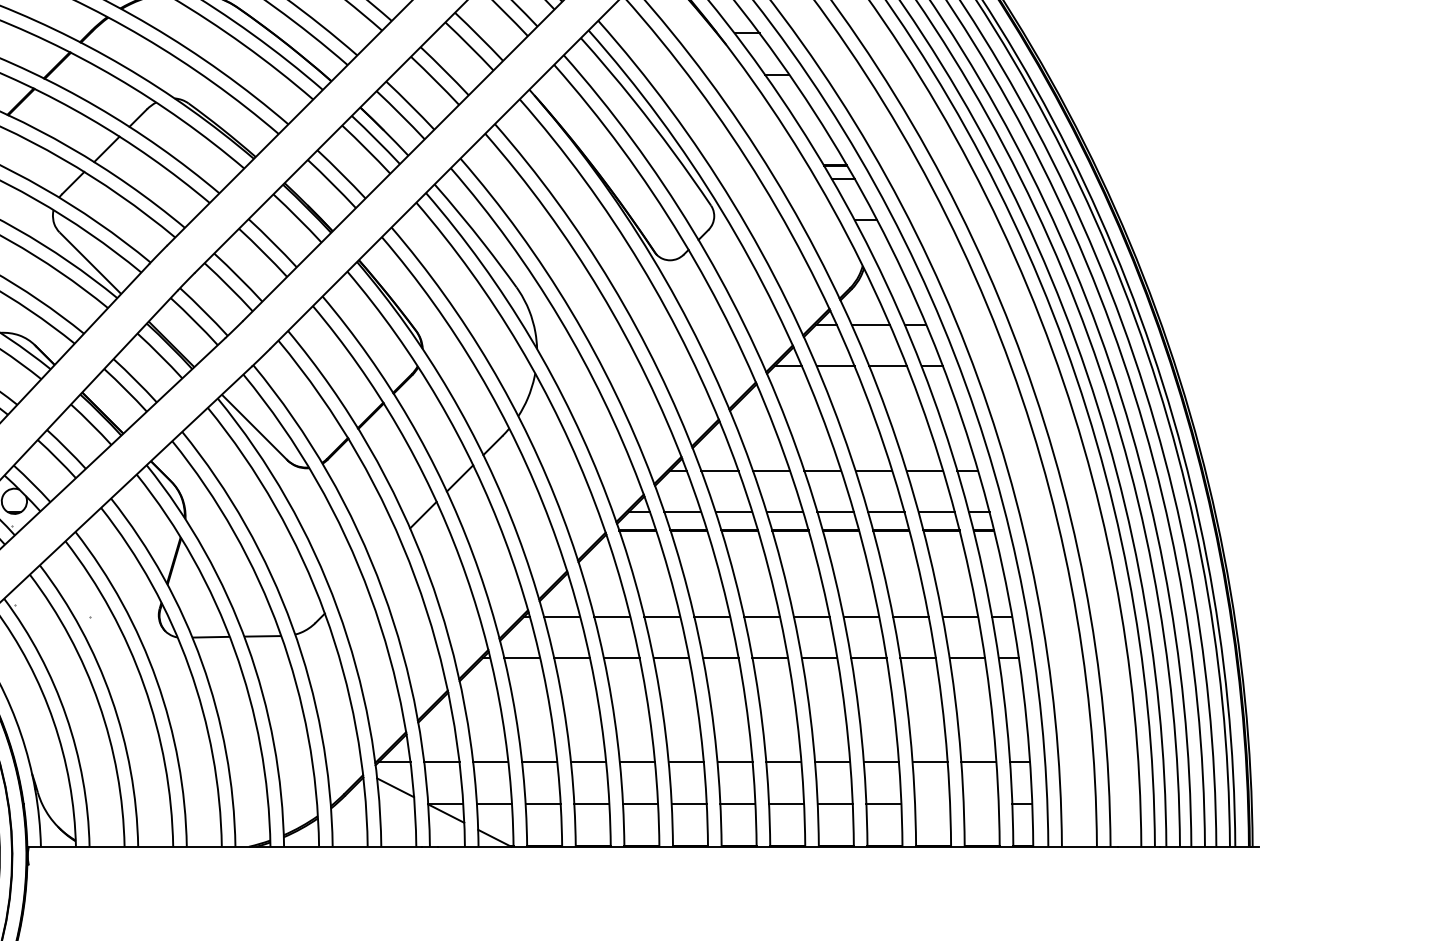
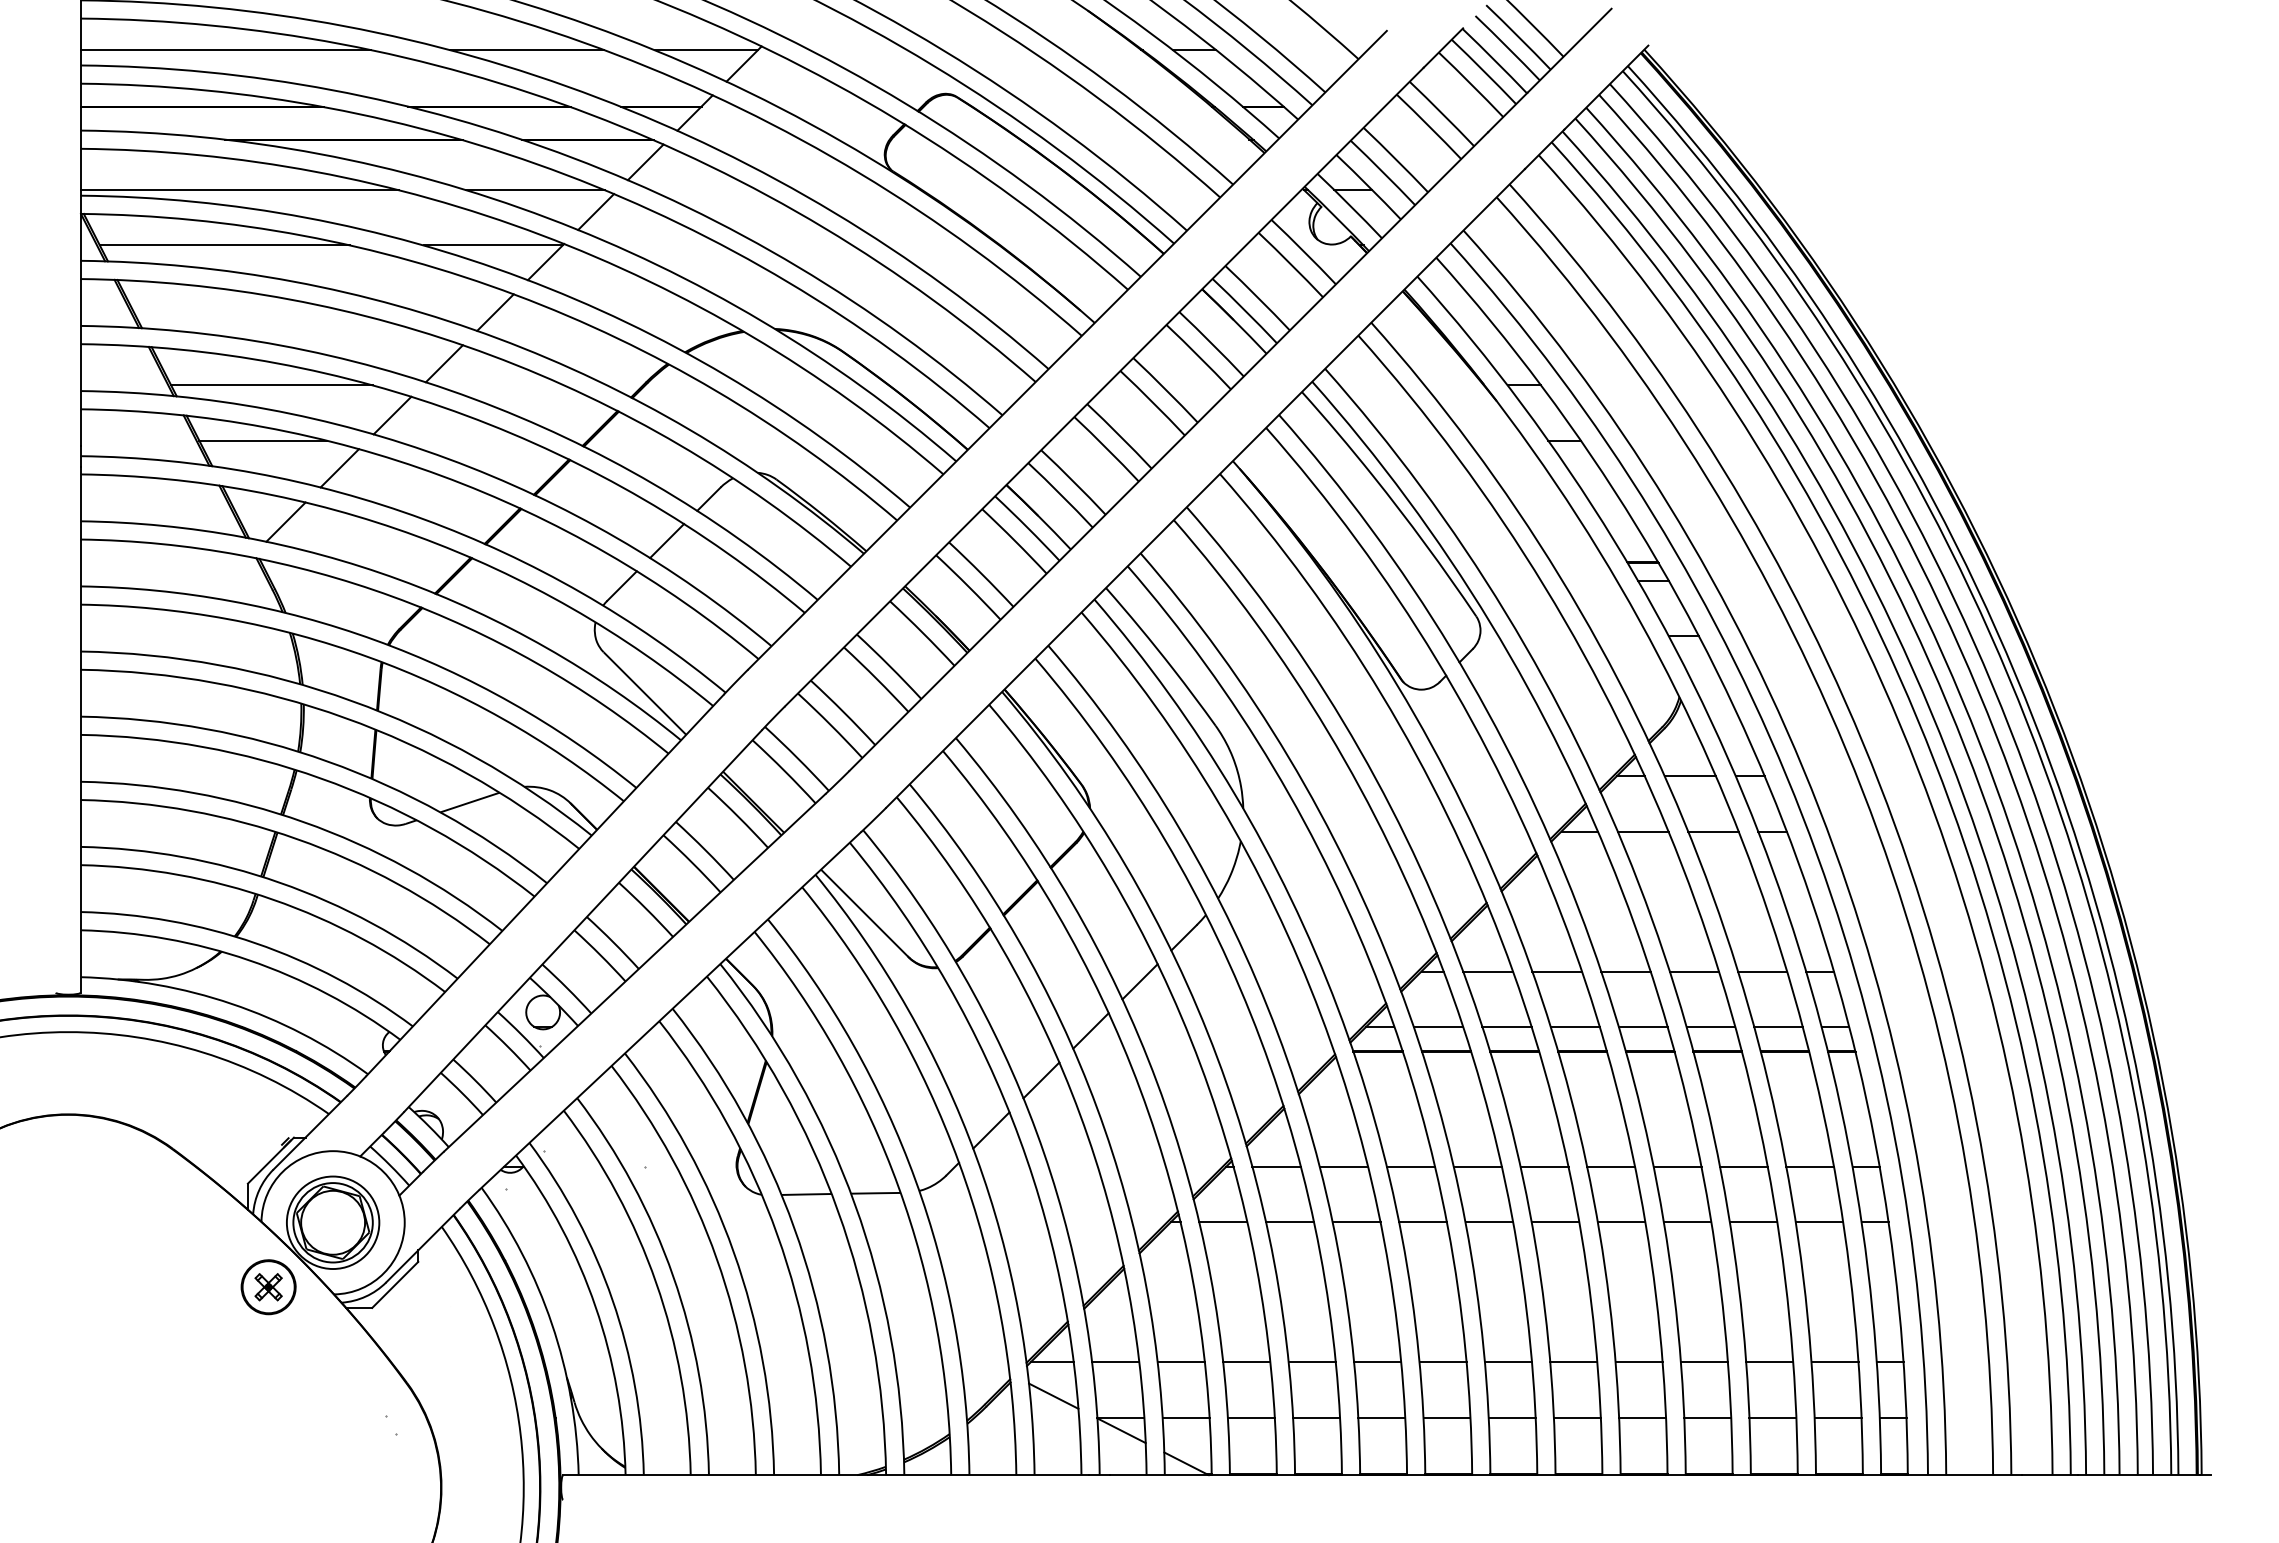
line: (386, 552) -> (1041, 1080), added
line: (349, 589) -> (991, 1130), added
line: (932, 803) -> (1772, 1417), added
line: (980, 803) -> (1837, 1417), added

